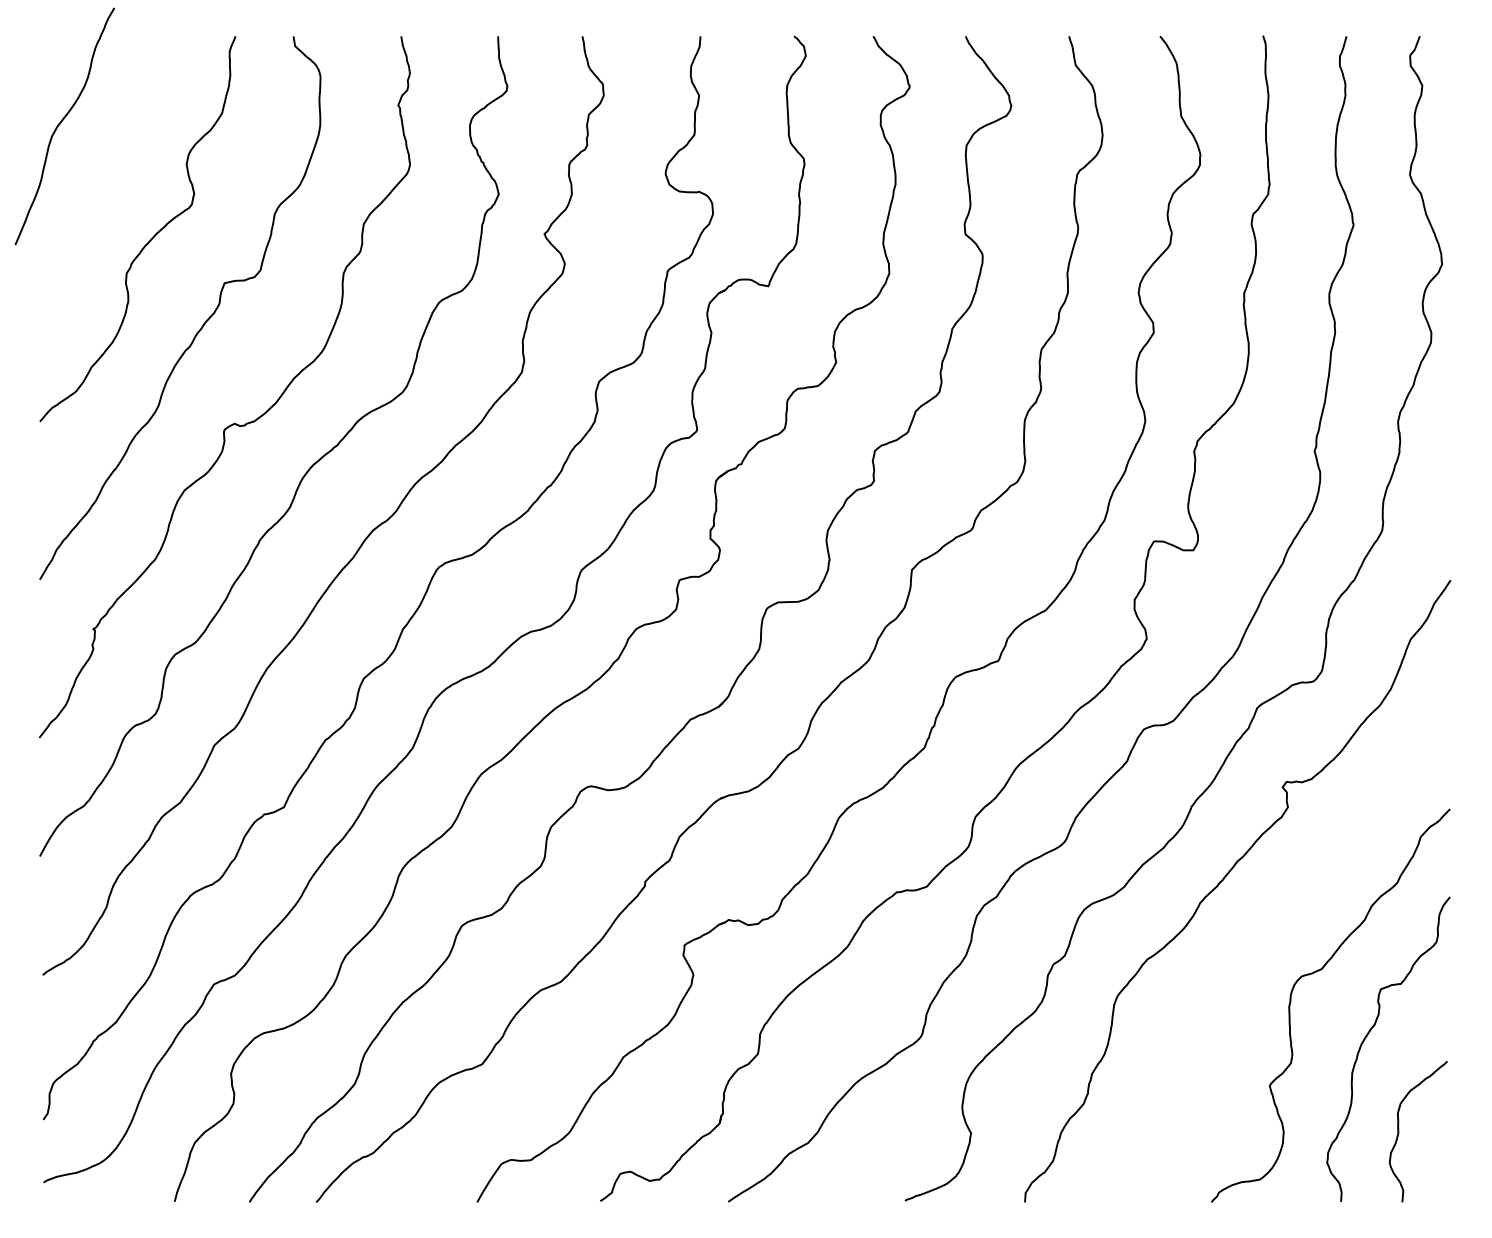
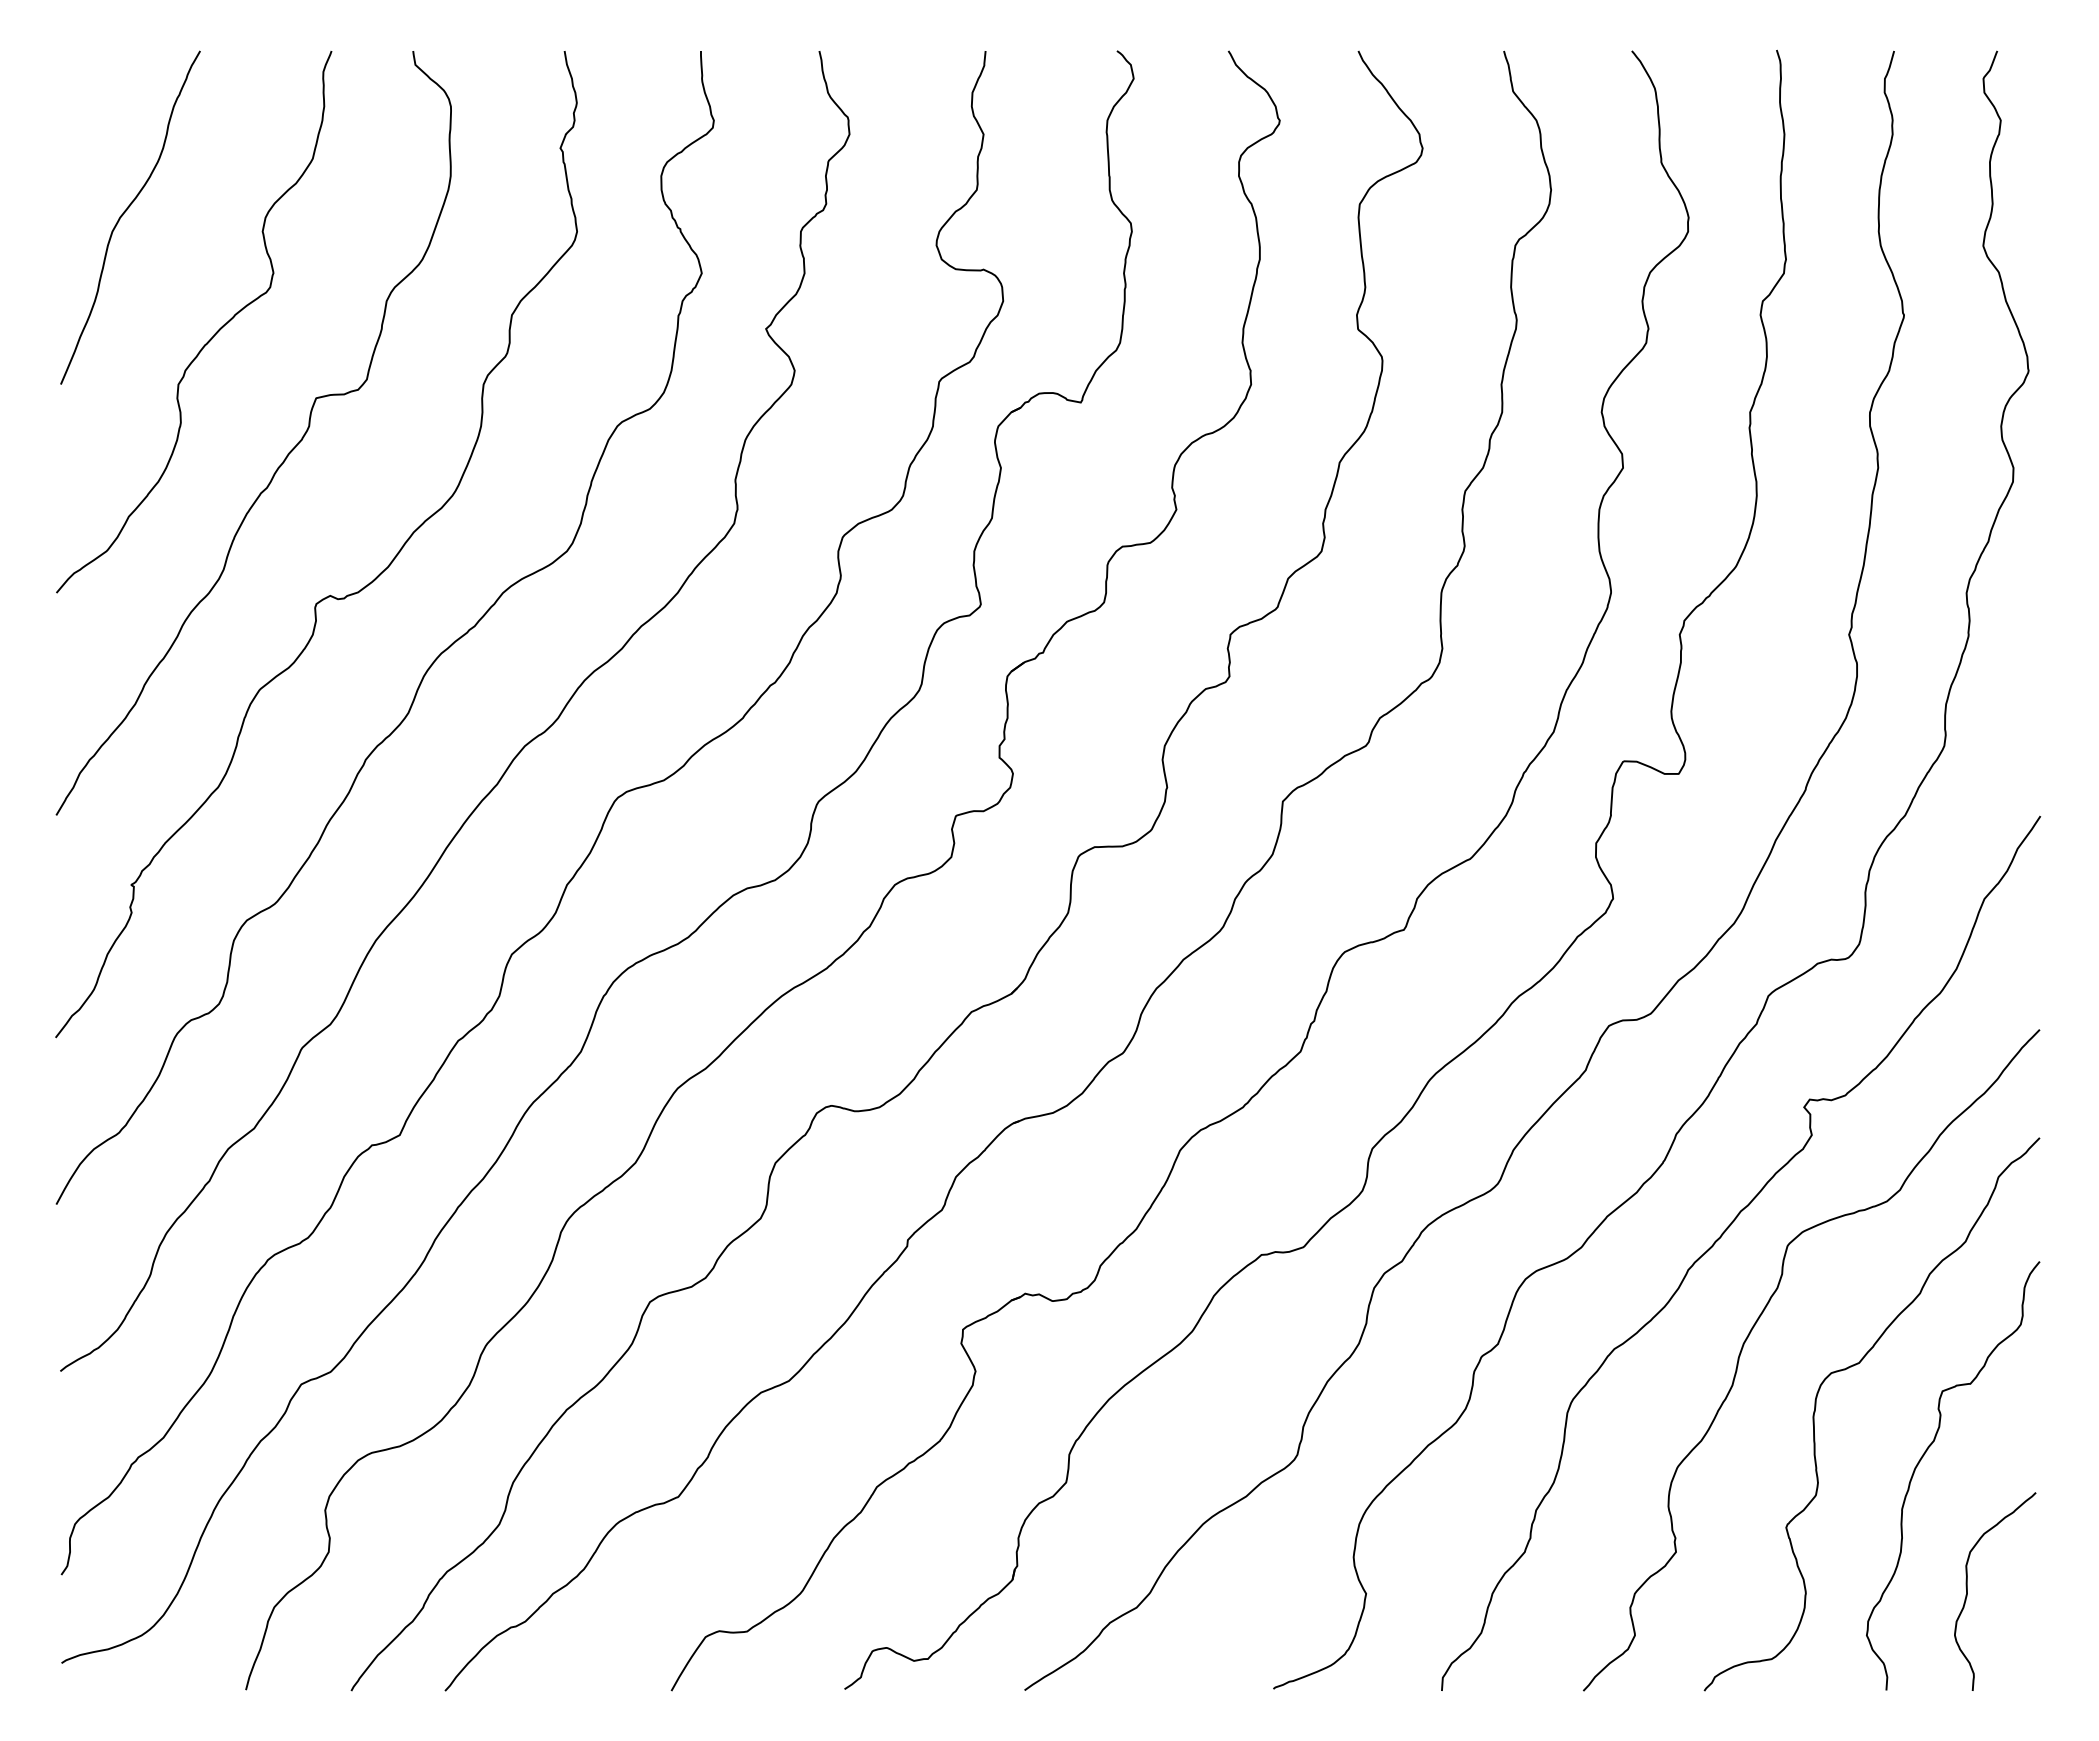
curve: (61, 122) -> (125, 212), moved
curve: (1247, 943) -> (1754, 1327), added

